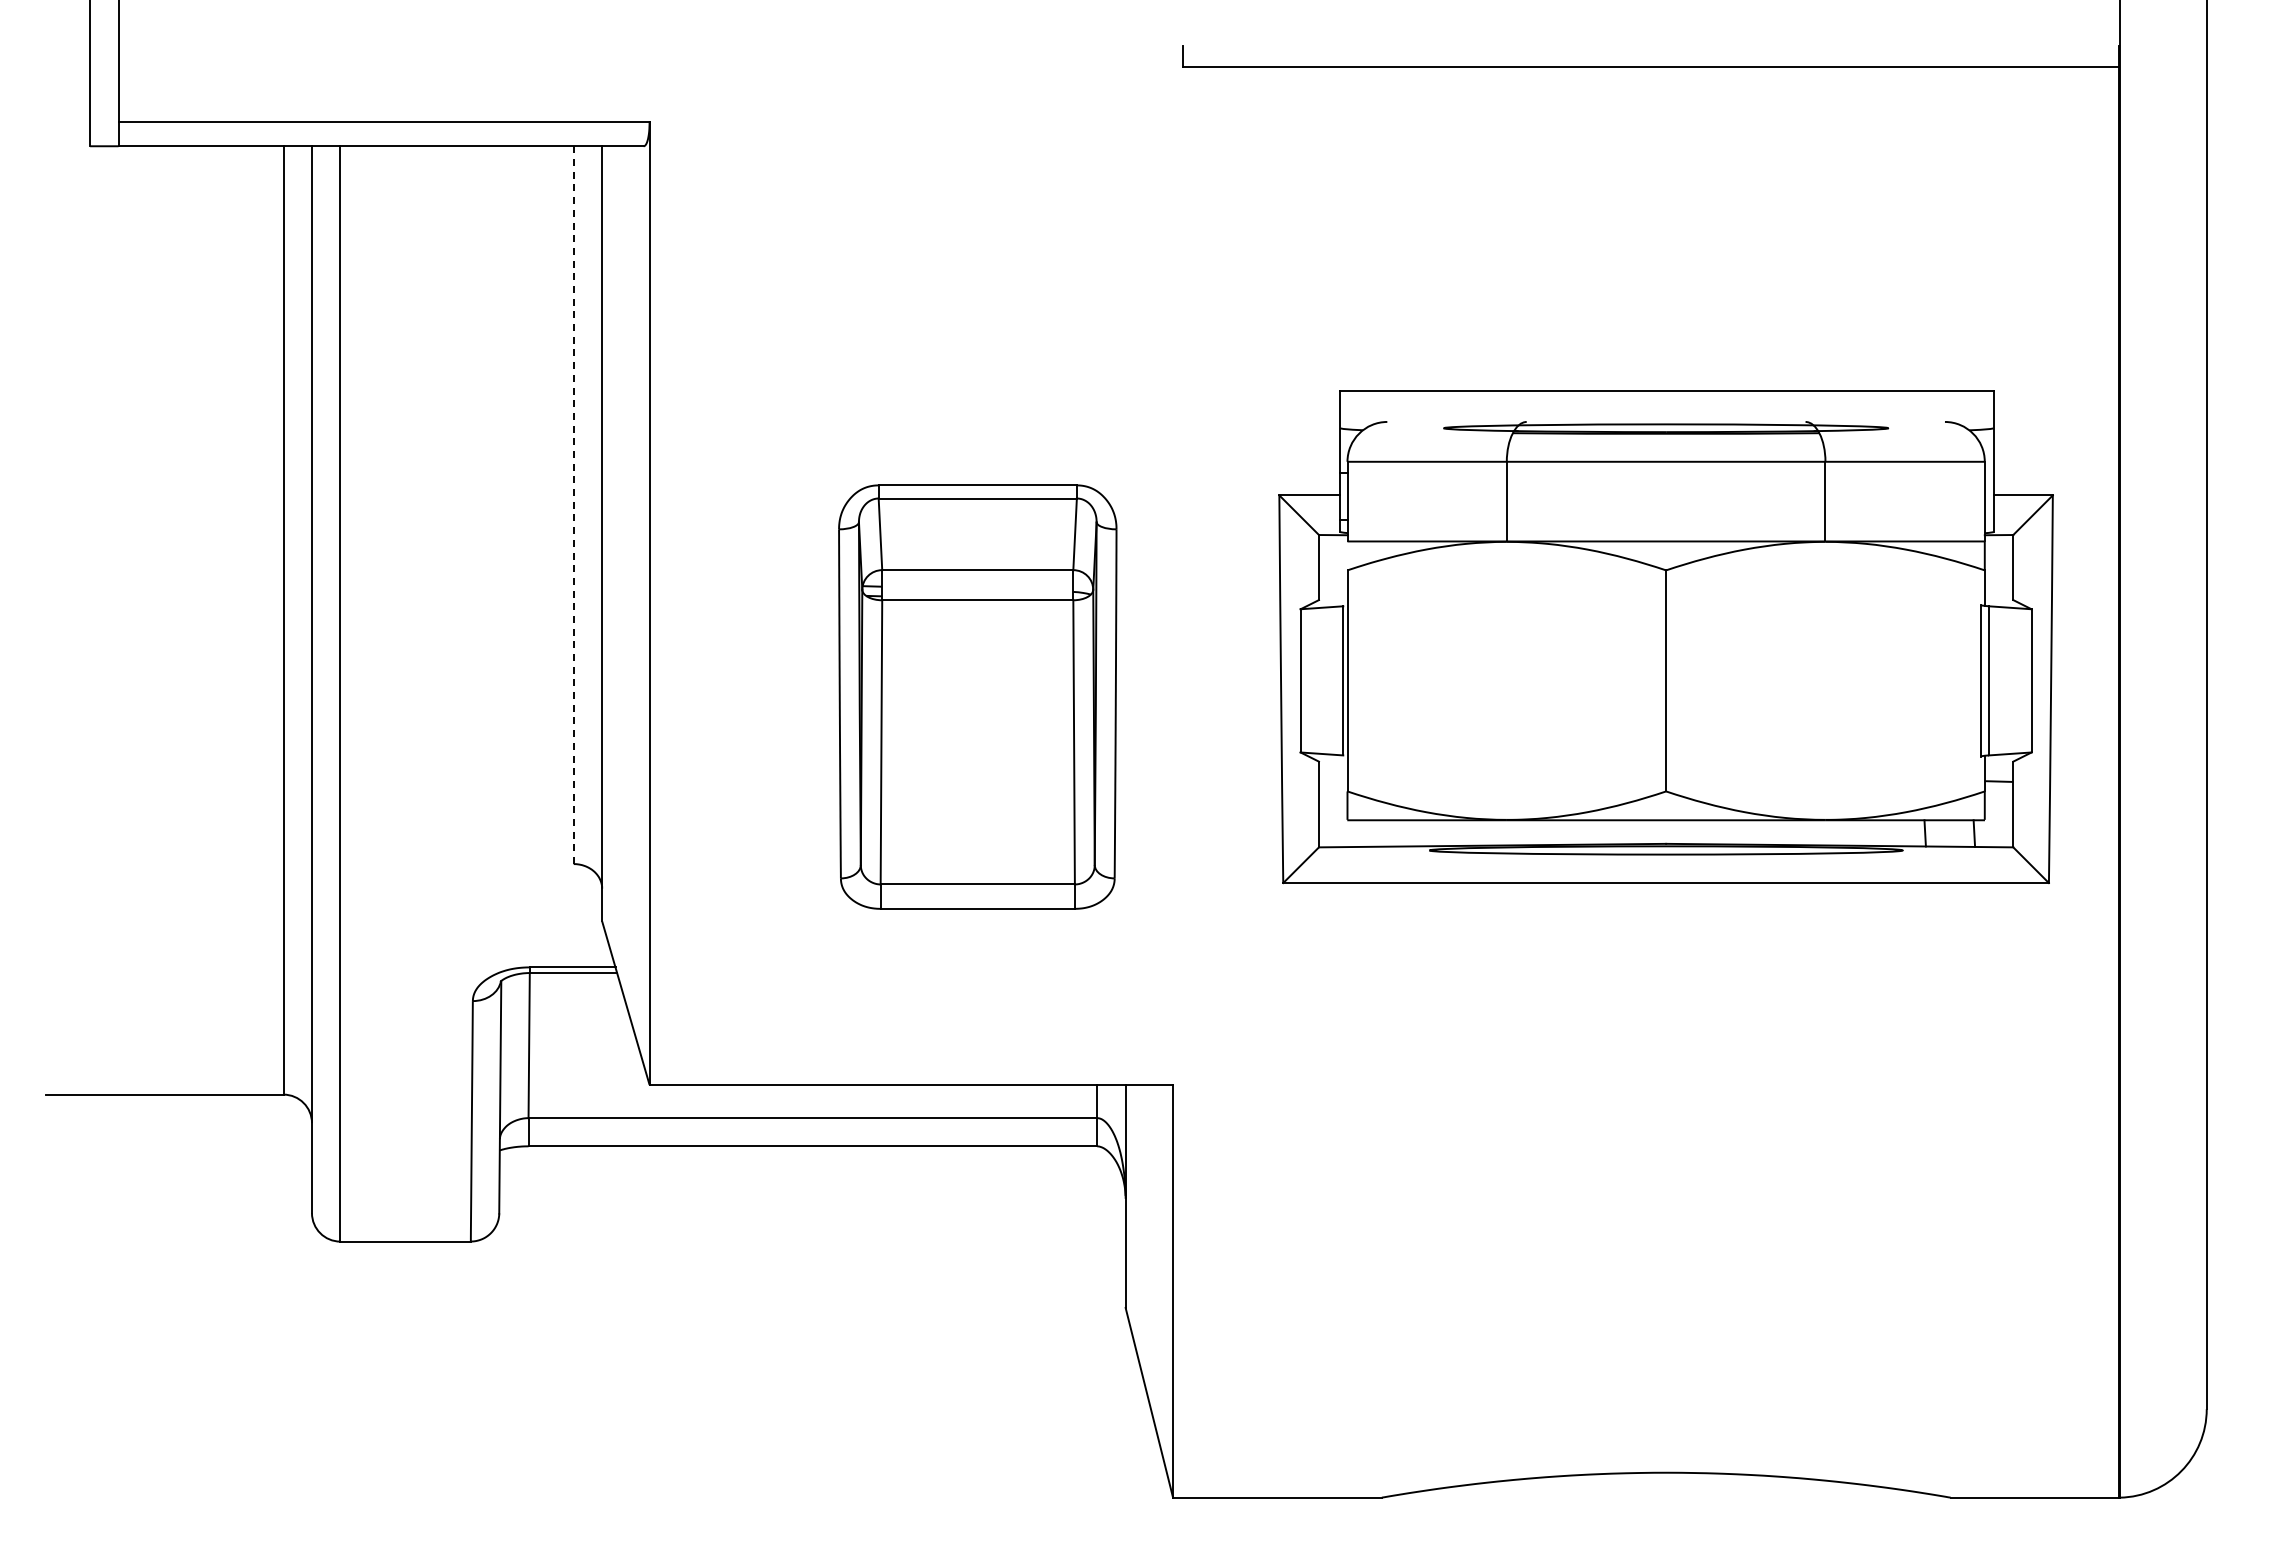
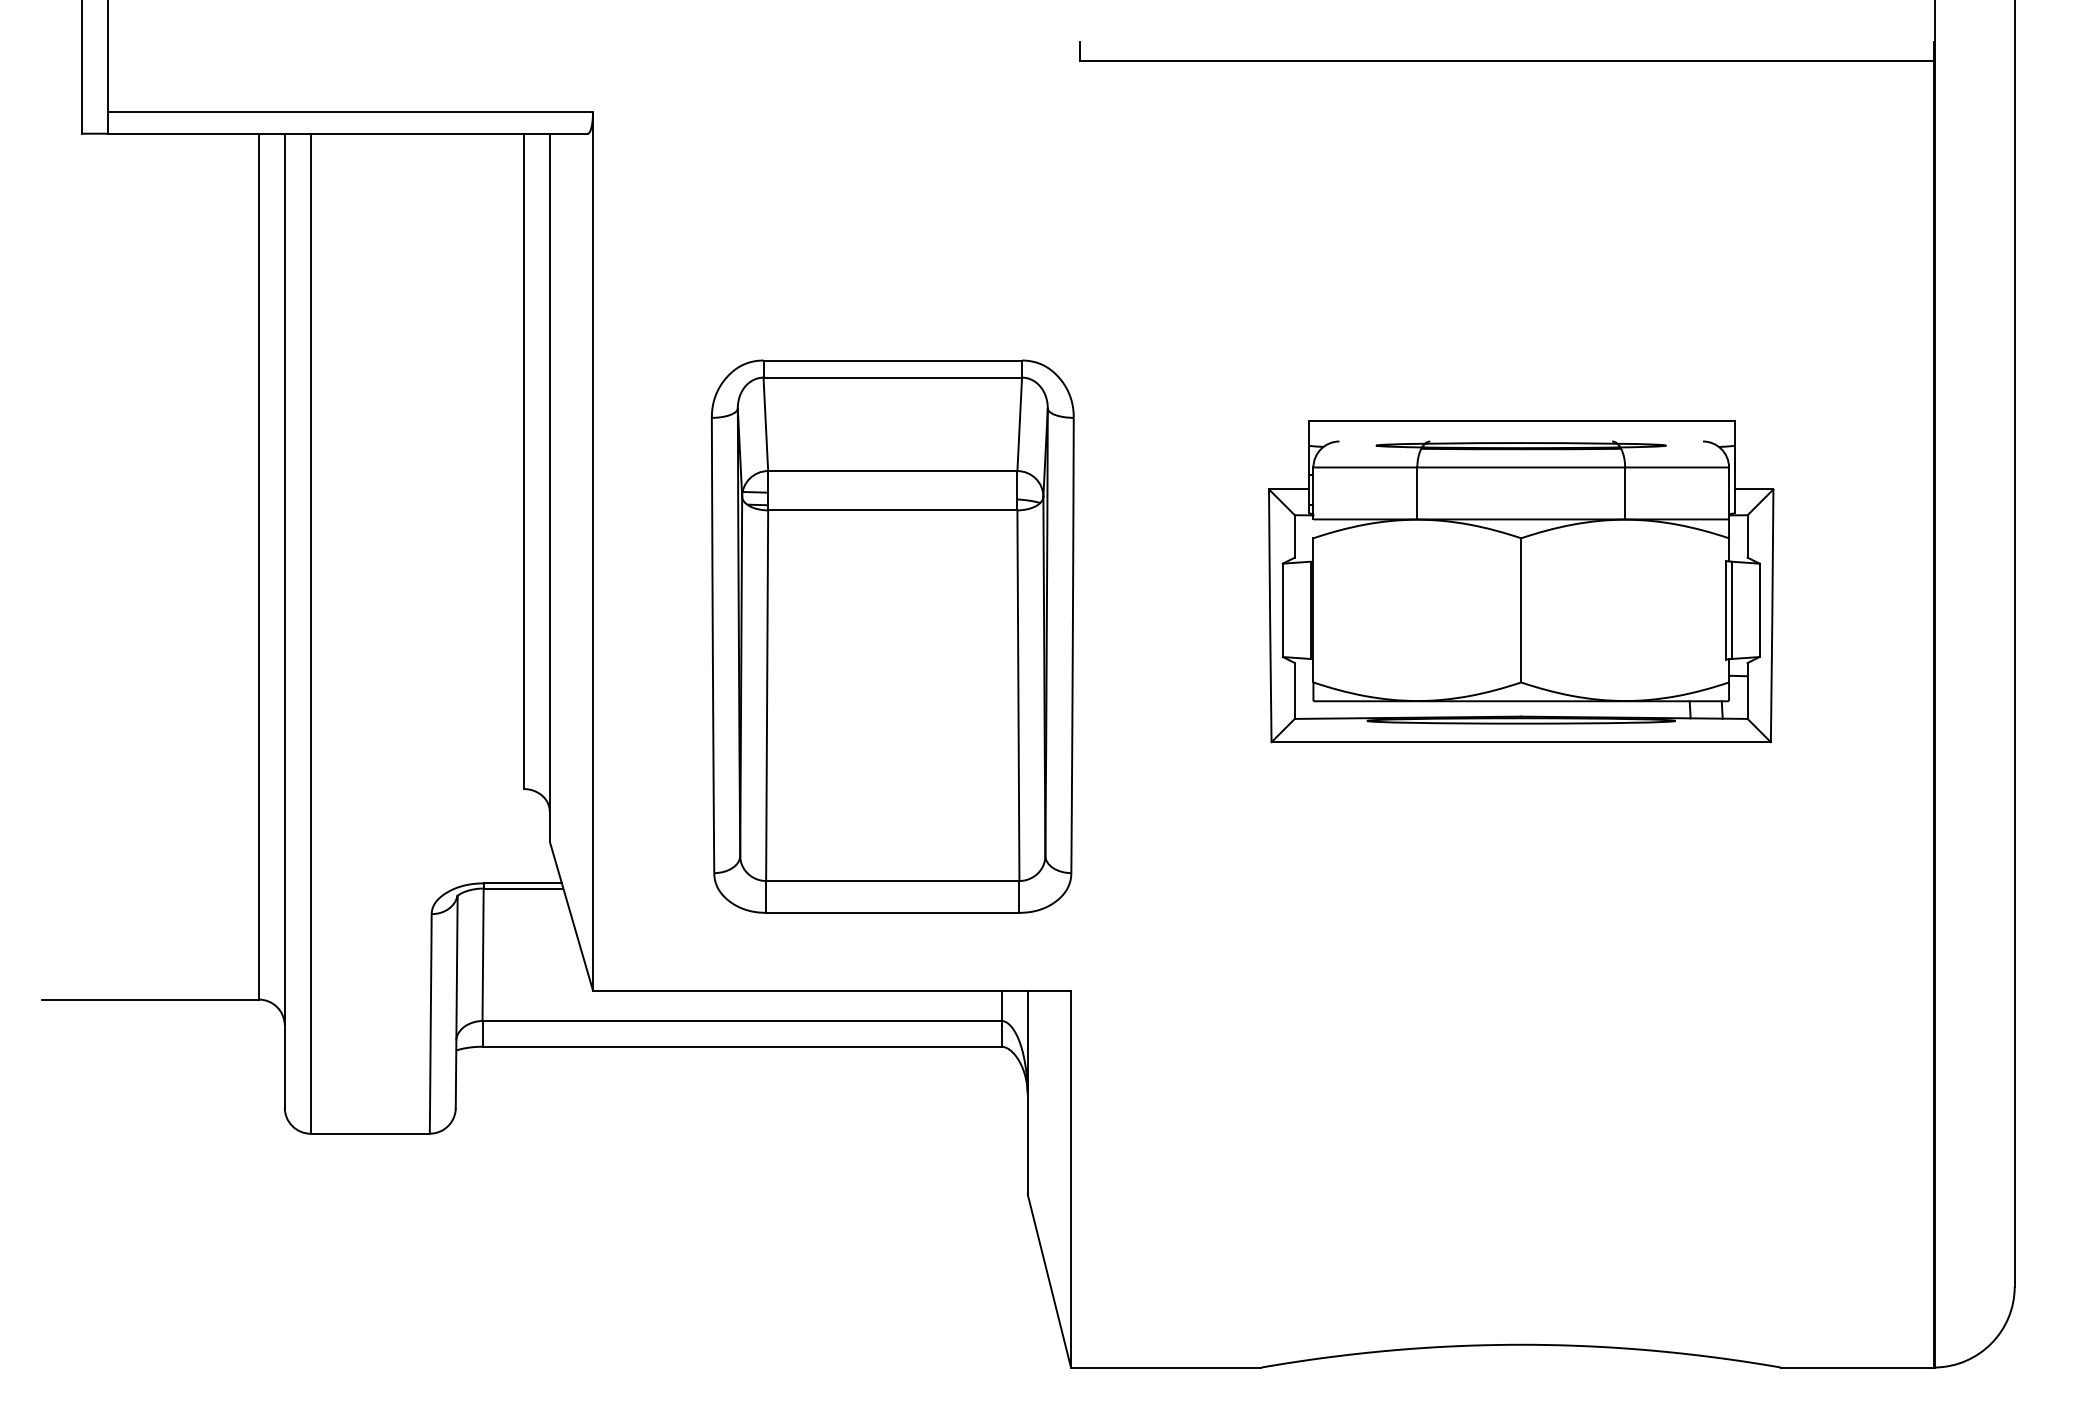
line: (573, 505) -> (523, 461), dashed -> solid
part: (1666, 636) -> (1521, 581), size x0.71
part: (977, 696) -> (892, 636), size x1.43

